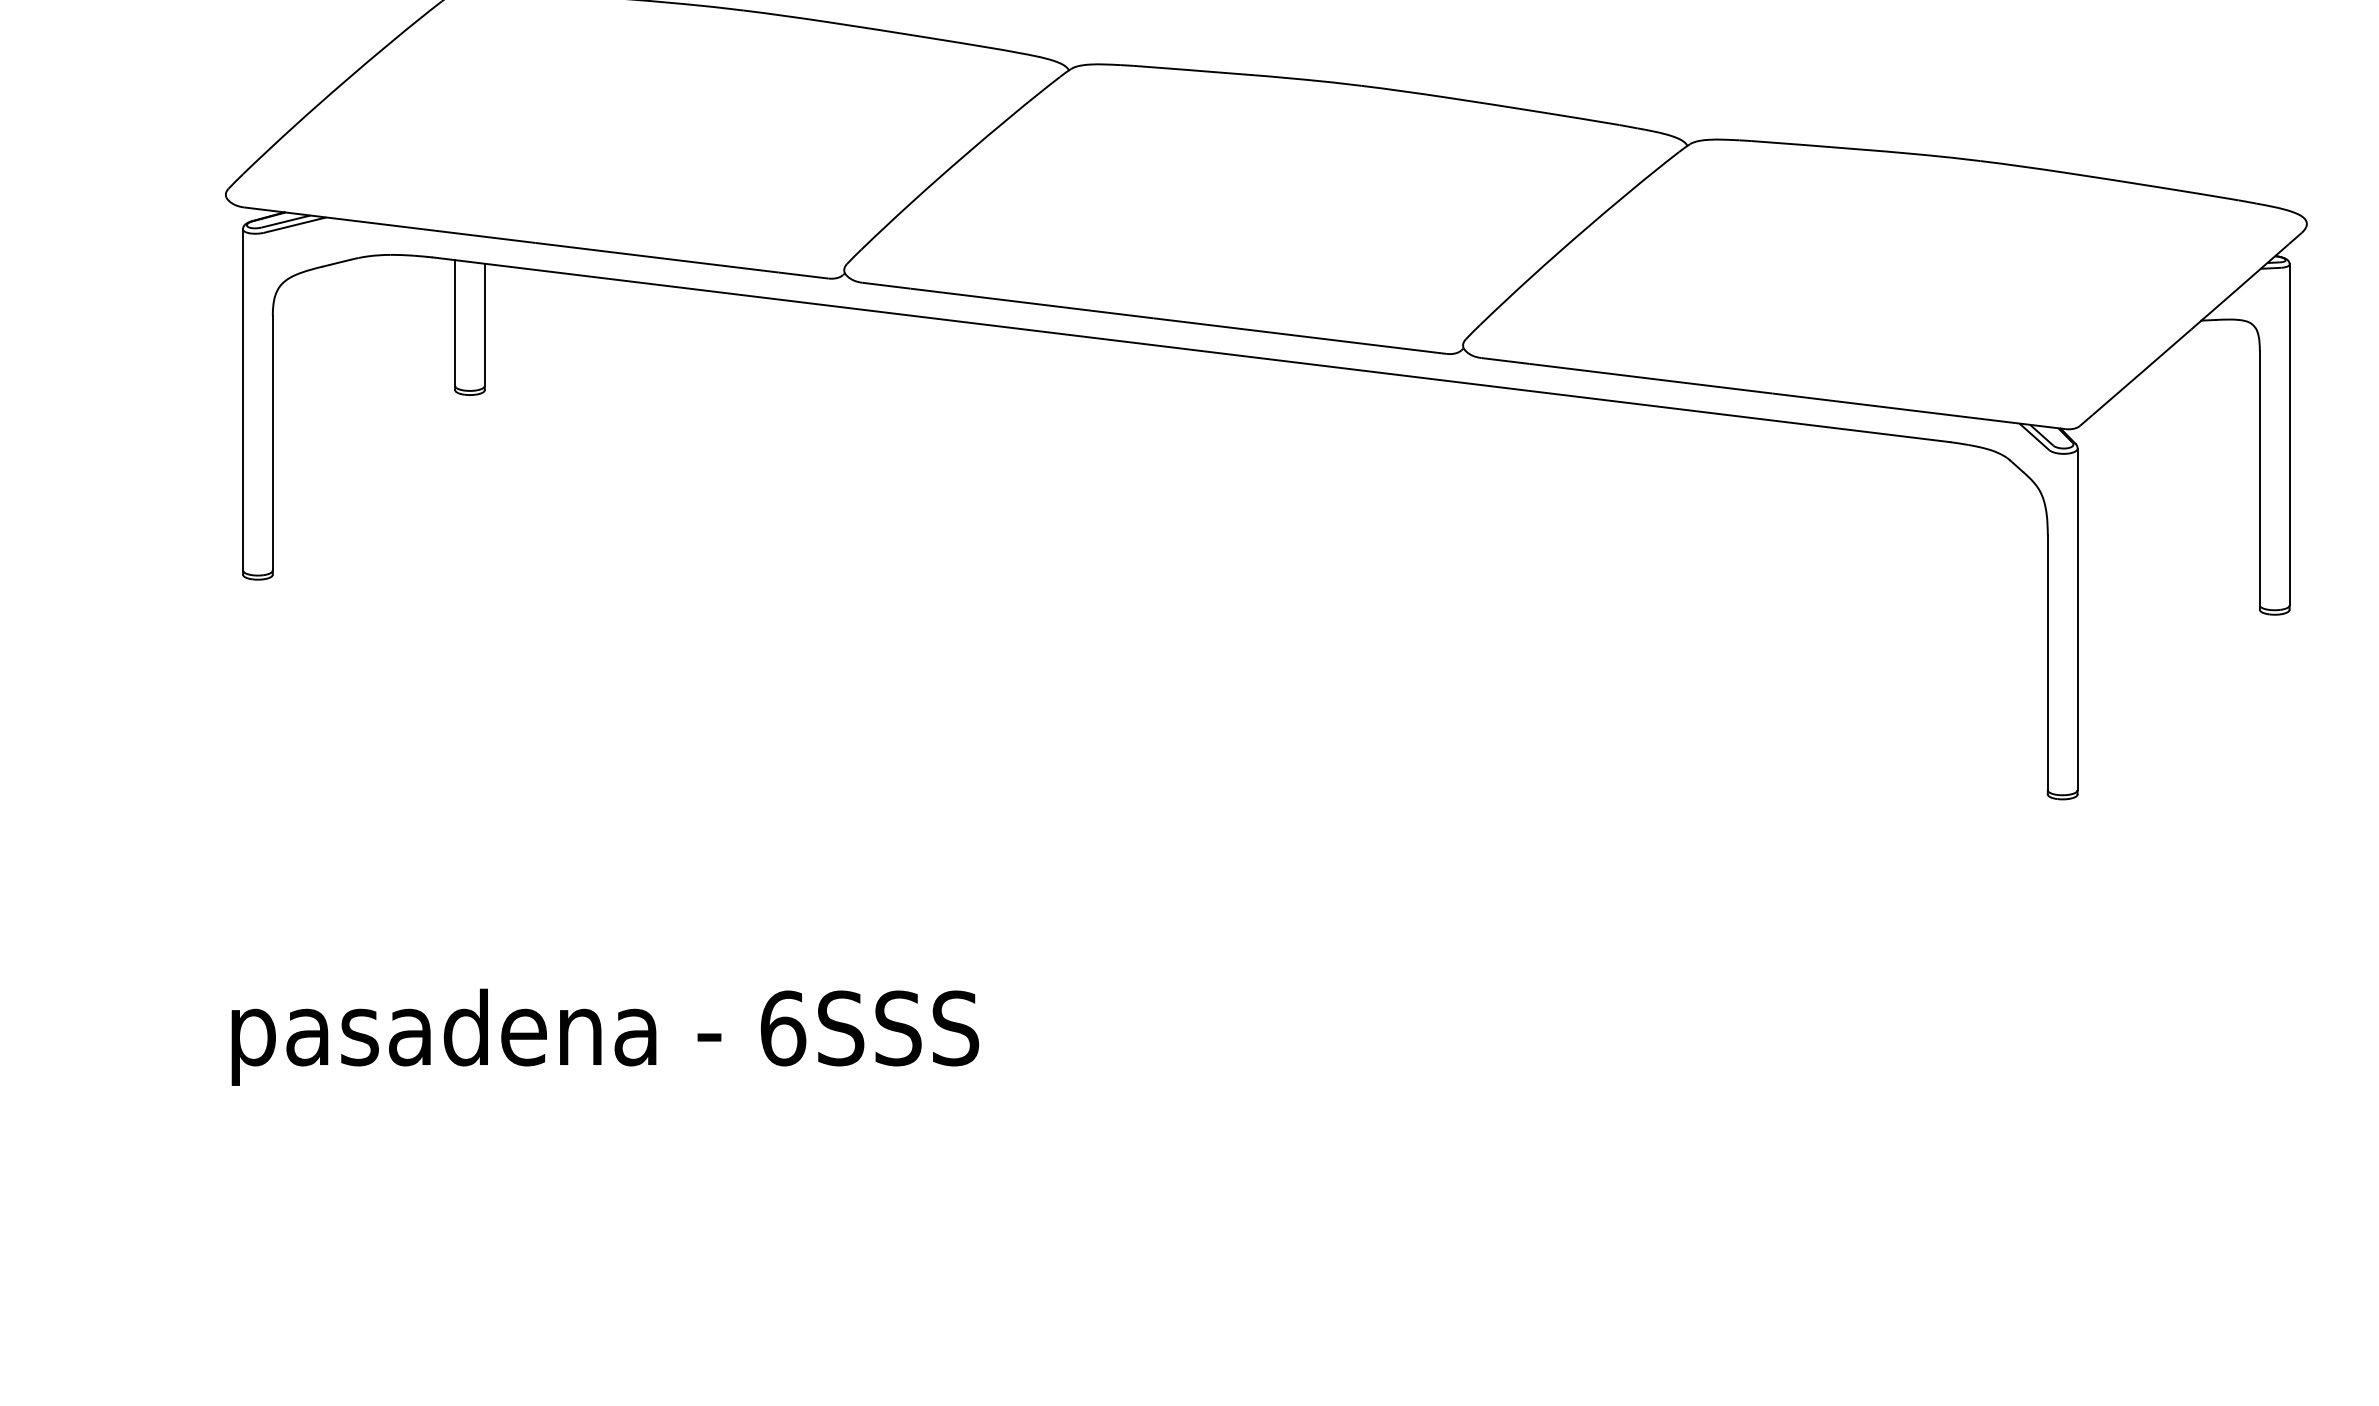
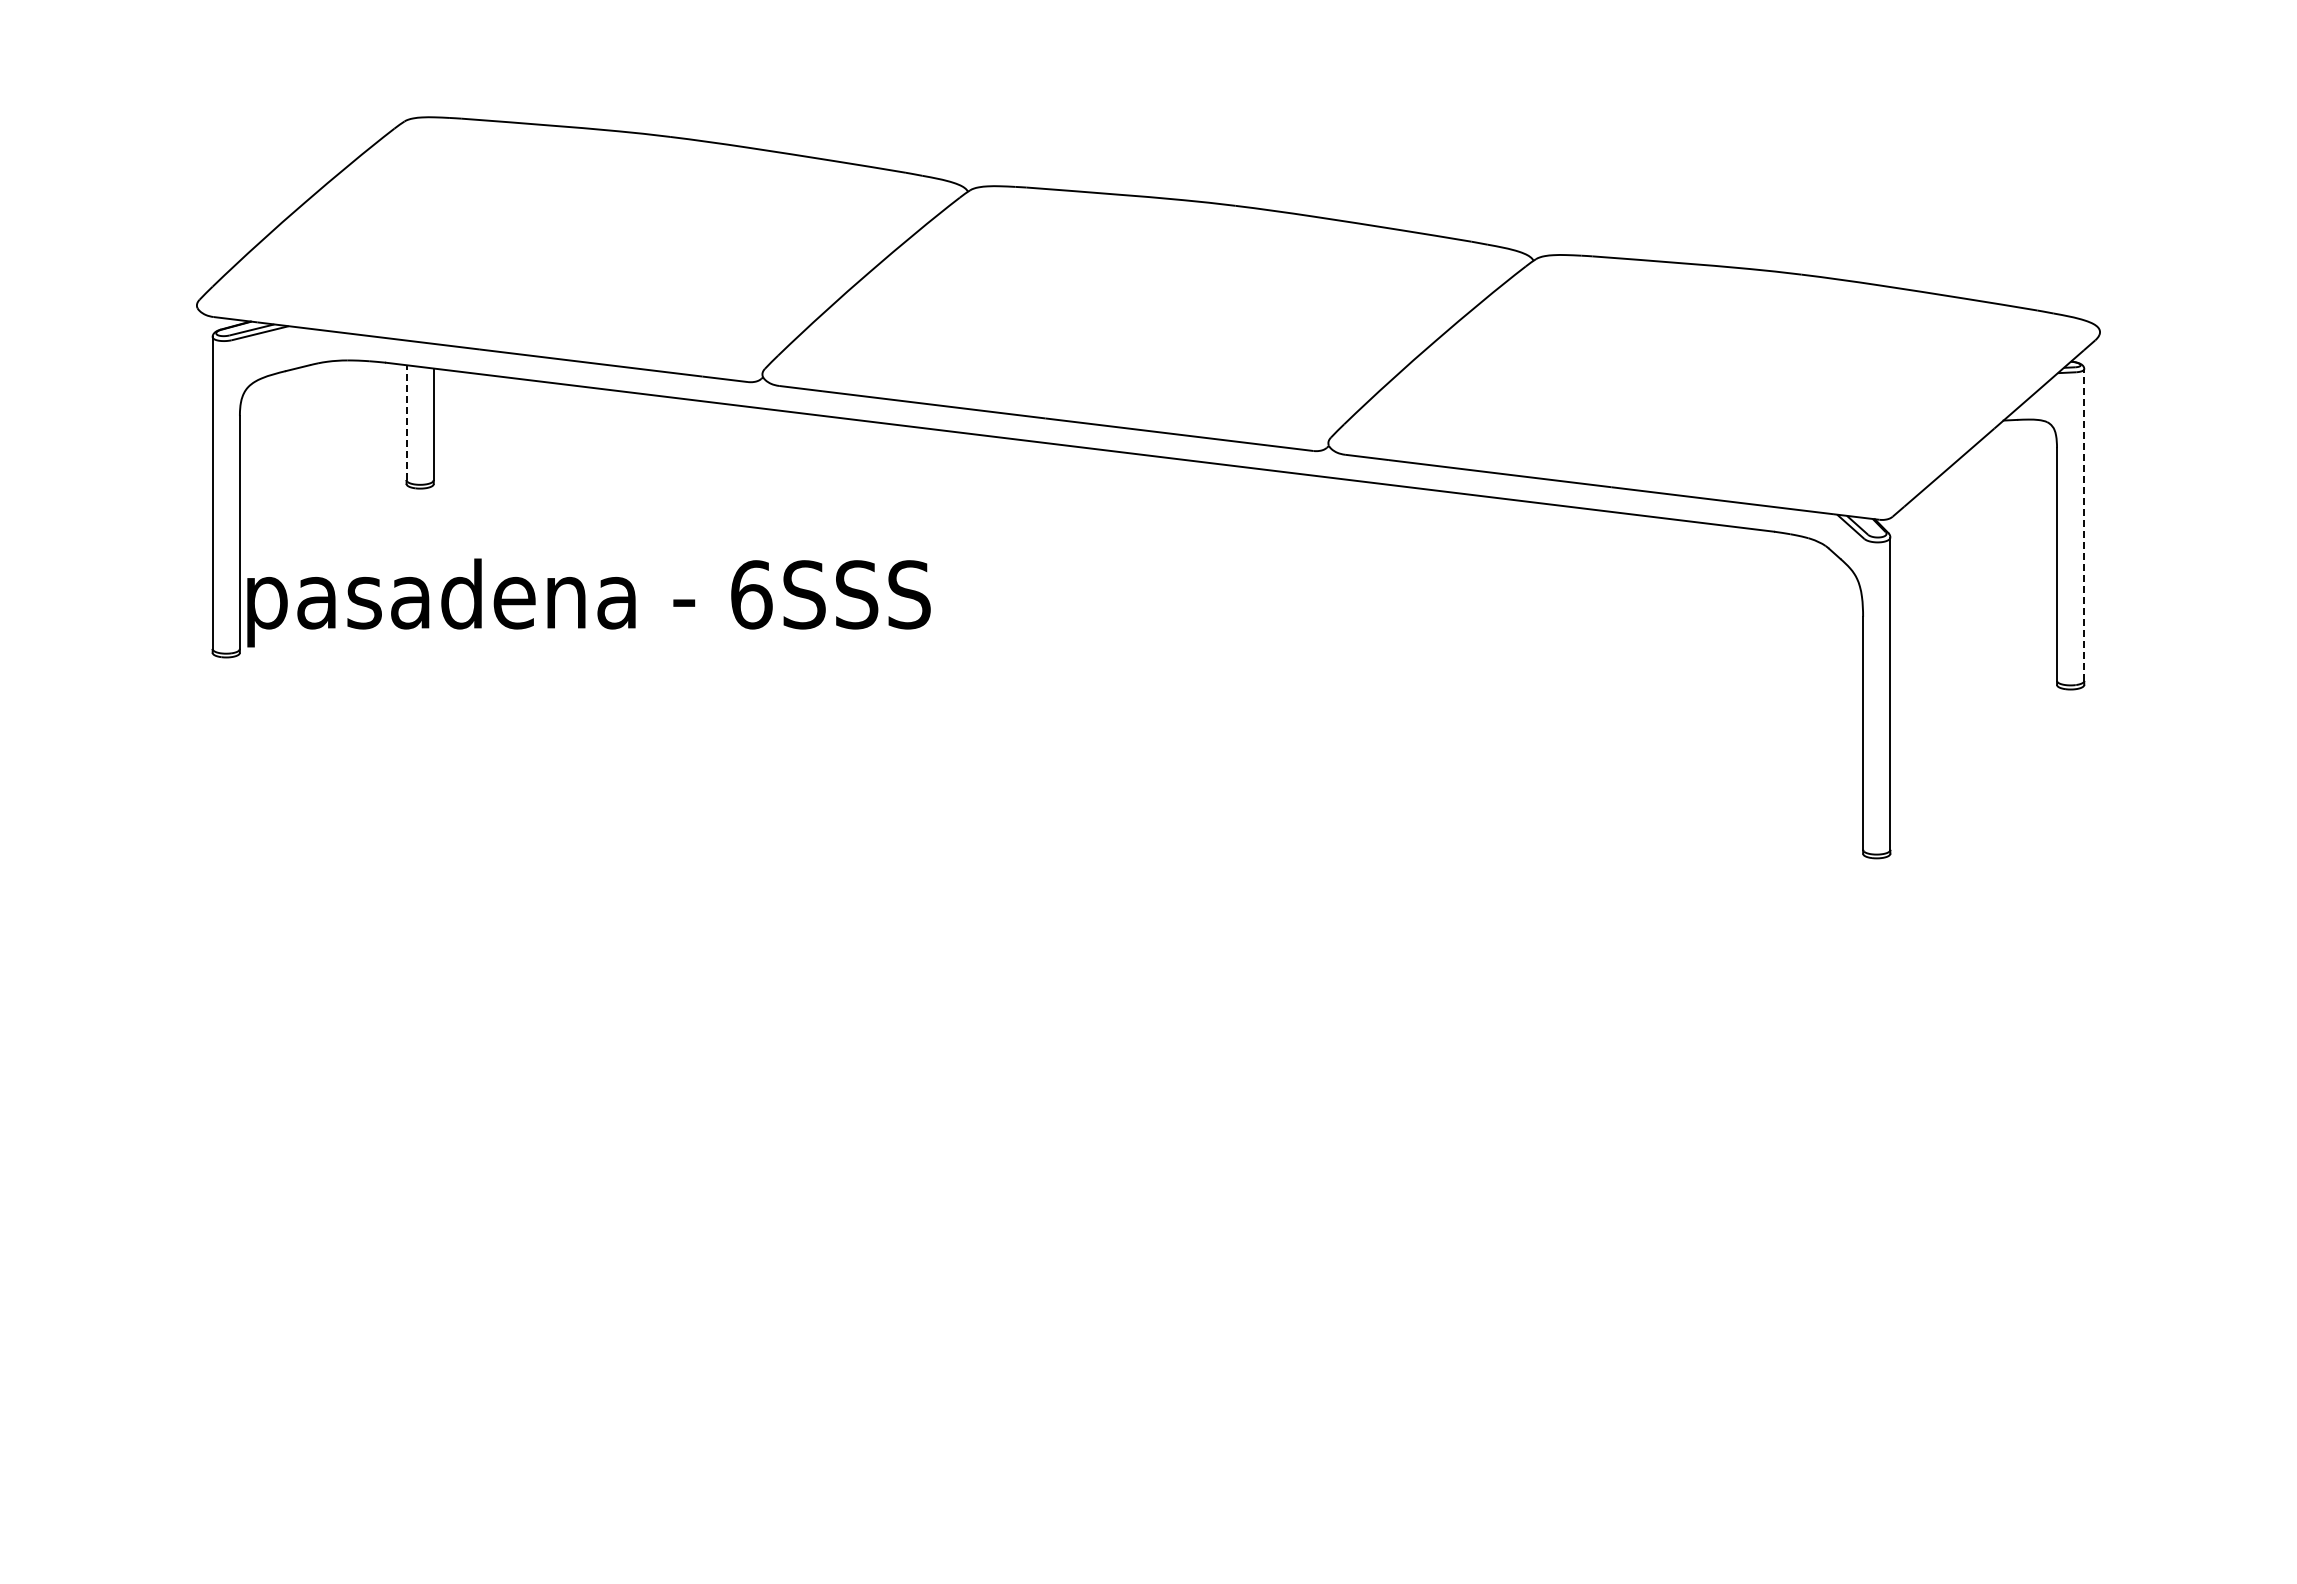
line: (455, 322) -> (406, 422), solid -> dashed
line: (2289, 435) -> (2084, 525), solid -> dashed
text: (604, 1036) -> (588, 602), moved

